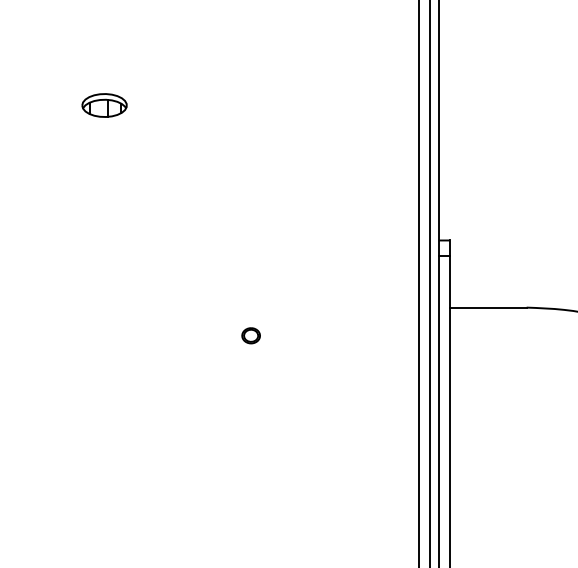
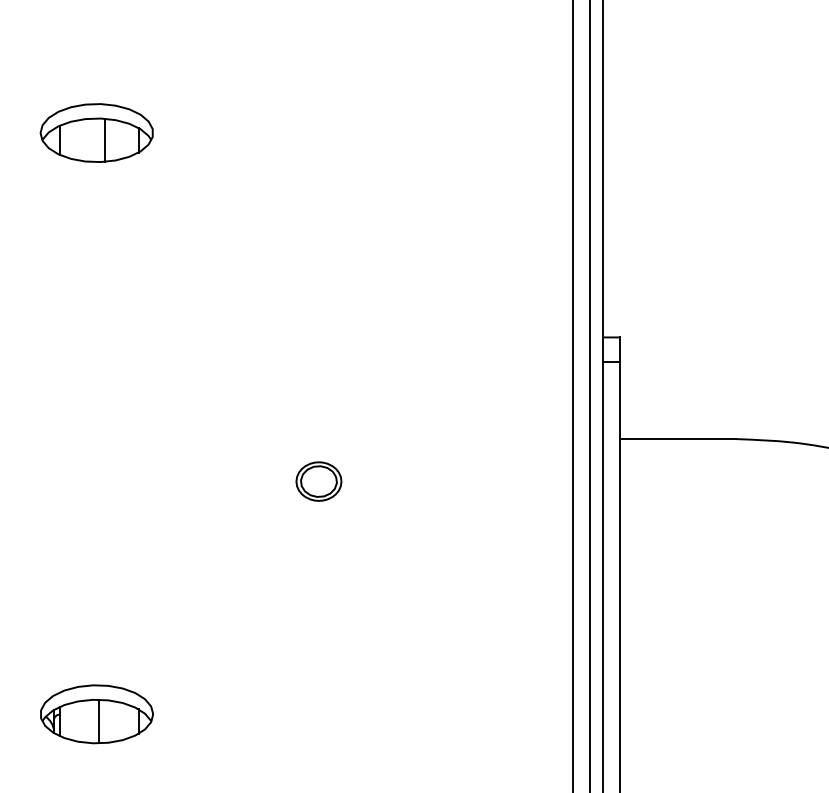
part: (104, 105) -> (96, 132), size x1.67
part: (250, 335) -> (317, 481), size x1.67
part: (104, 489) -> (96, 714), added

